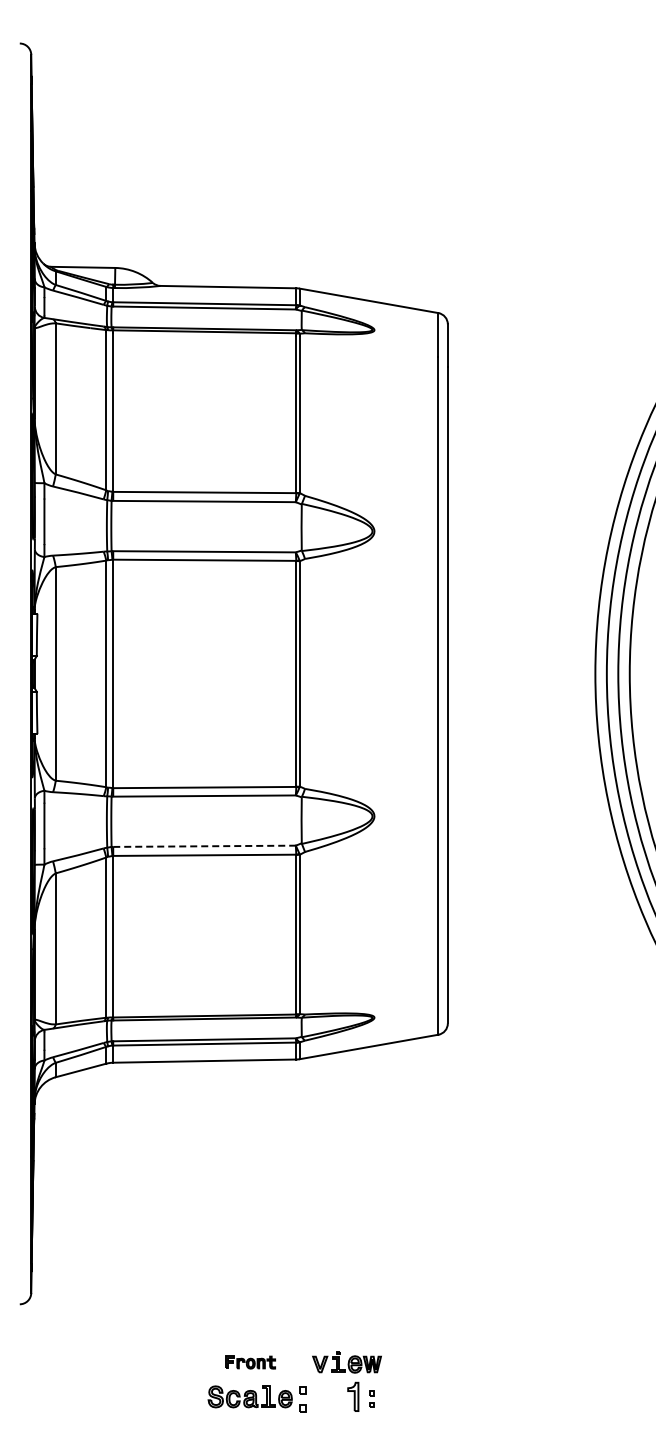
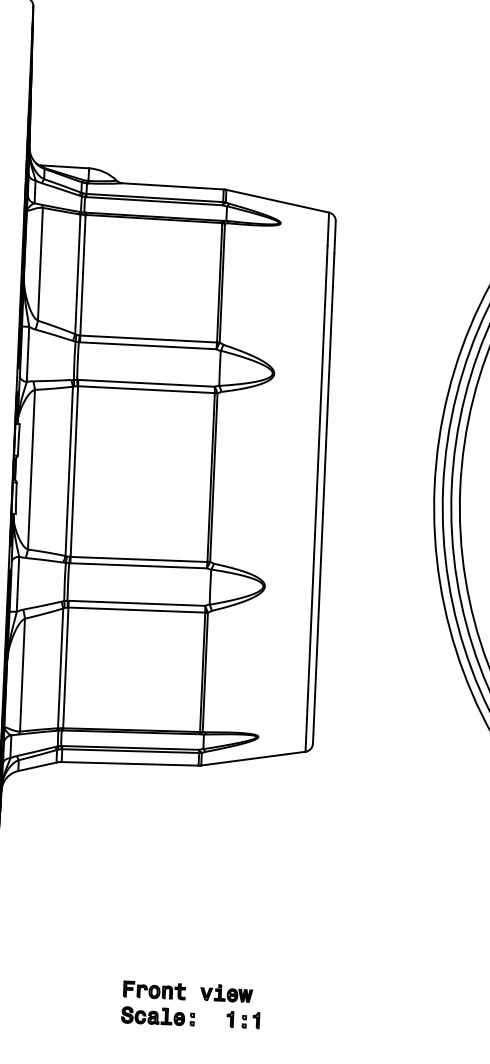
line: (205, 846) -> (137, 603), dashed -> solid
part: (250, 1362) -> (154, 990), size x1.67
part: (353, 1396) -> (230, 1019), size x0.71
part: (387, 1396) -> (255, 1020), added
part: (302, 1398) -> (192, 1019), size x0.62

